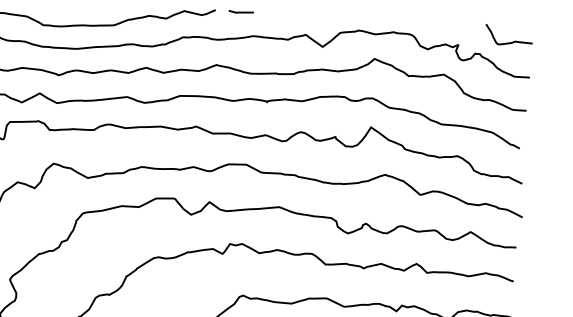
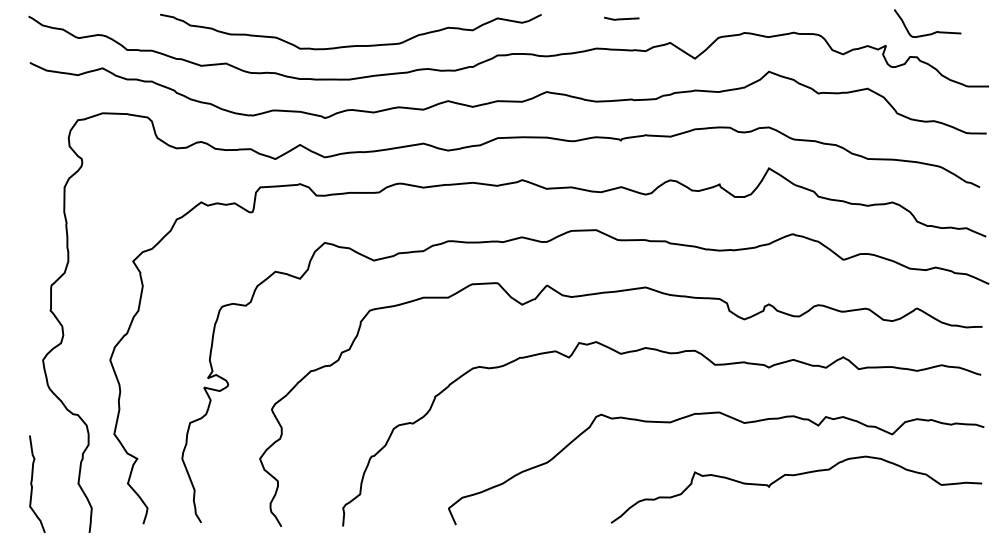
line: (241, 11) -> (621, 18), moved
curve: (509, 42) -> (928, 33), moved

